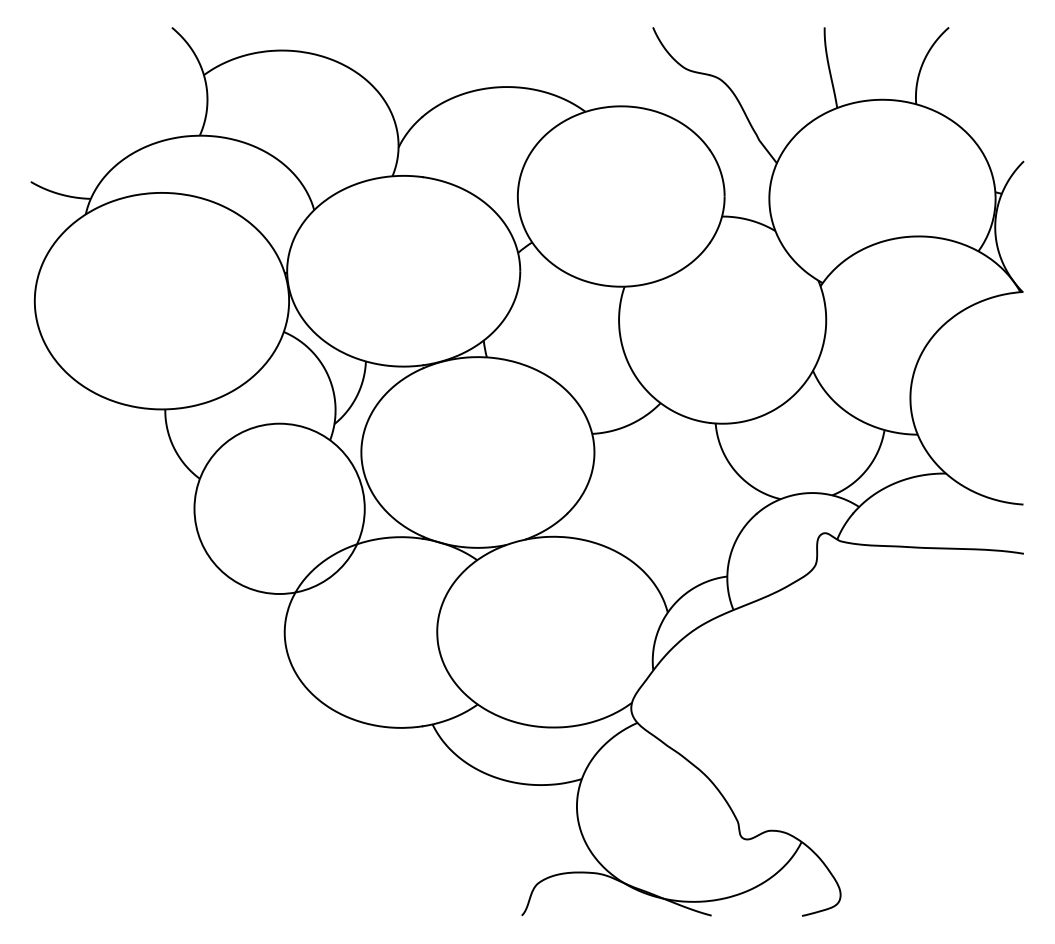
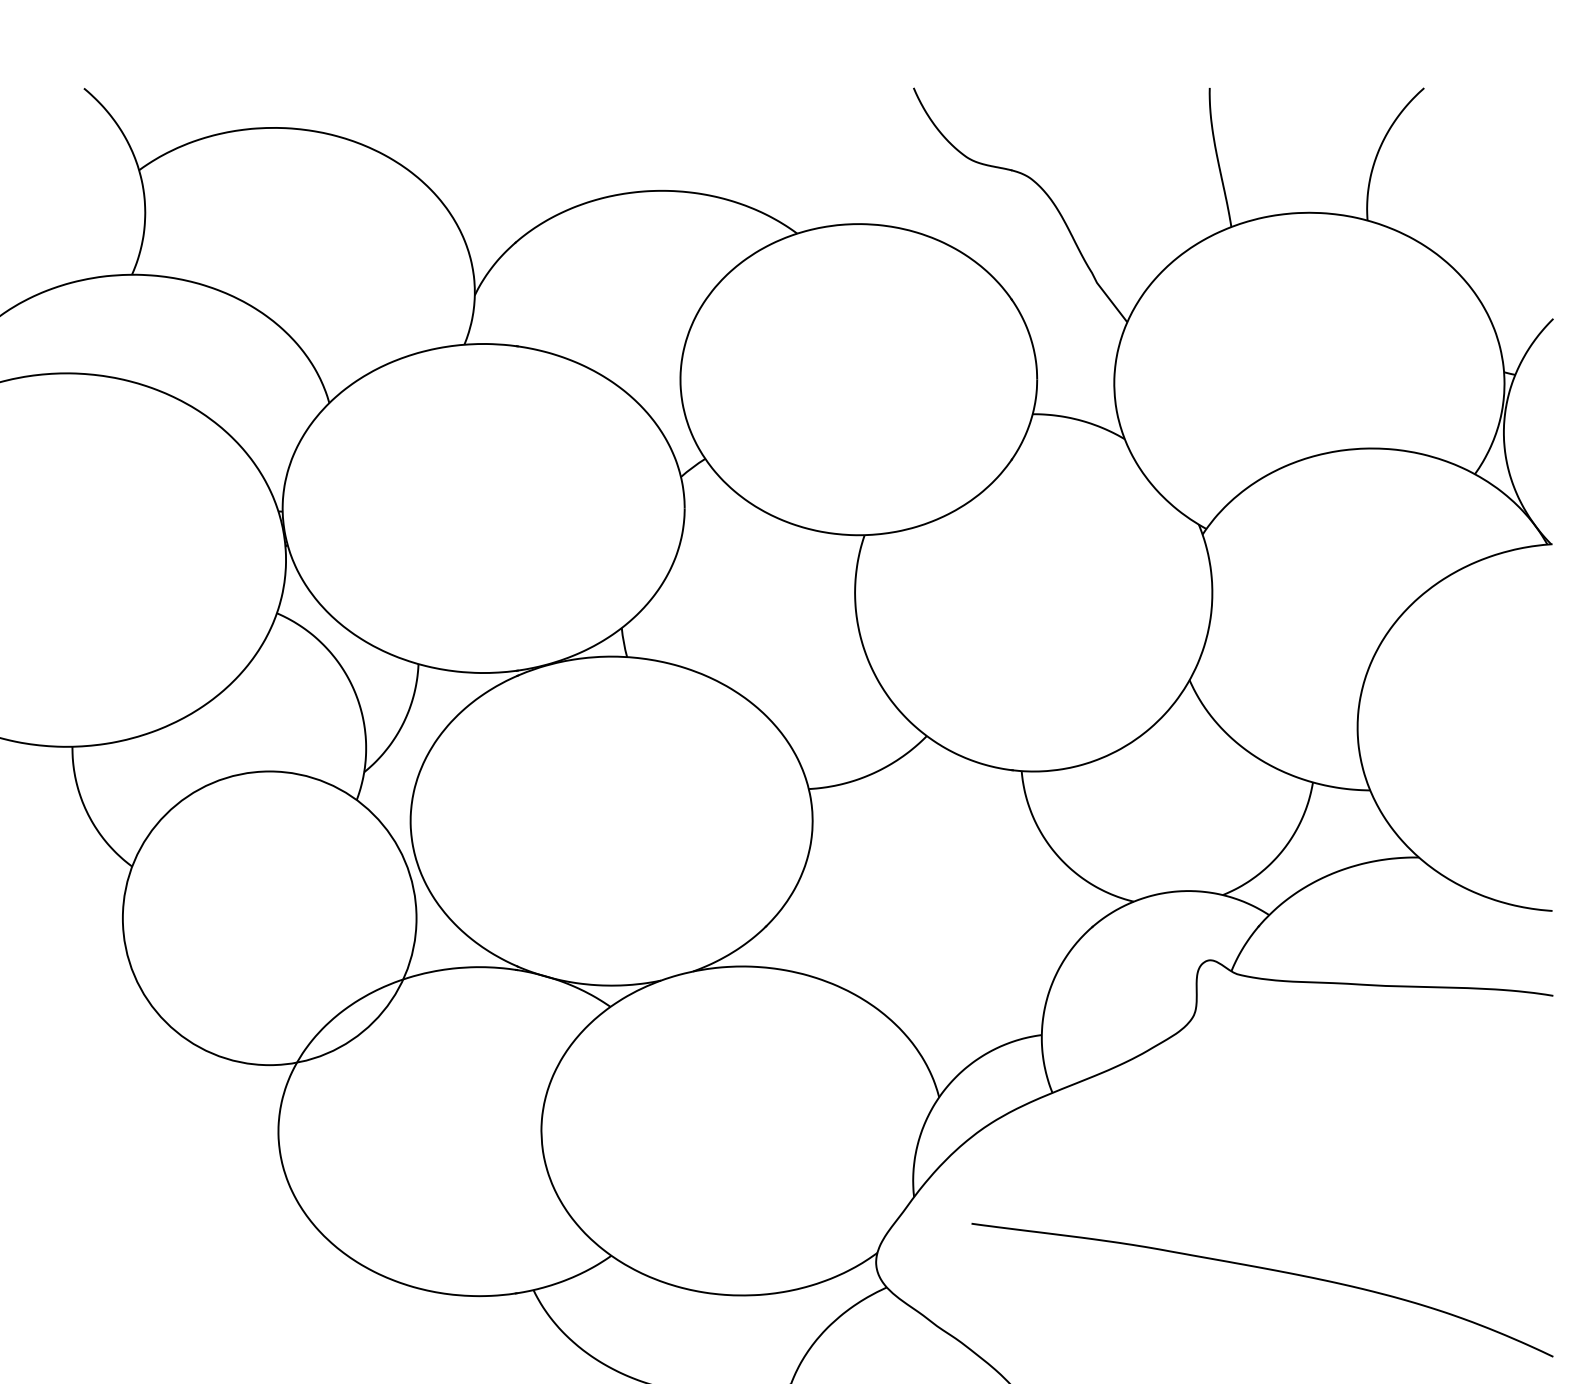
curve: (858, 713) -> (1268, 1271), added

